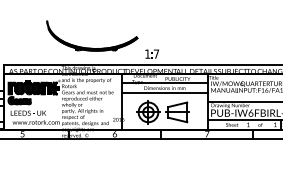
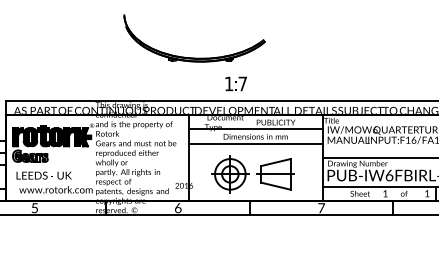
part: (92, 47) -> (194, 56), moved

